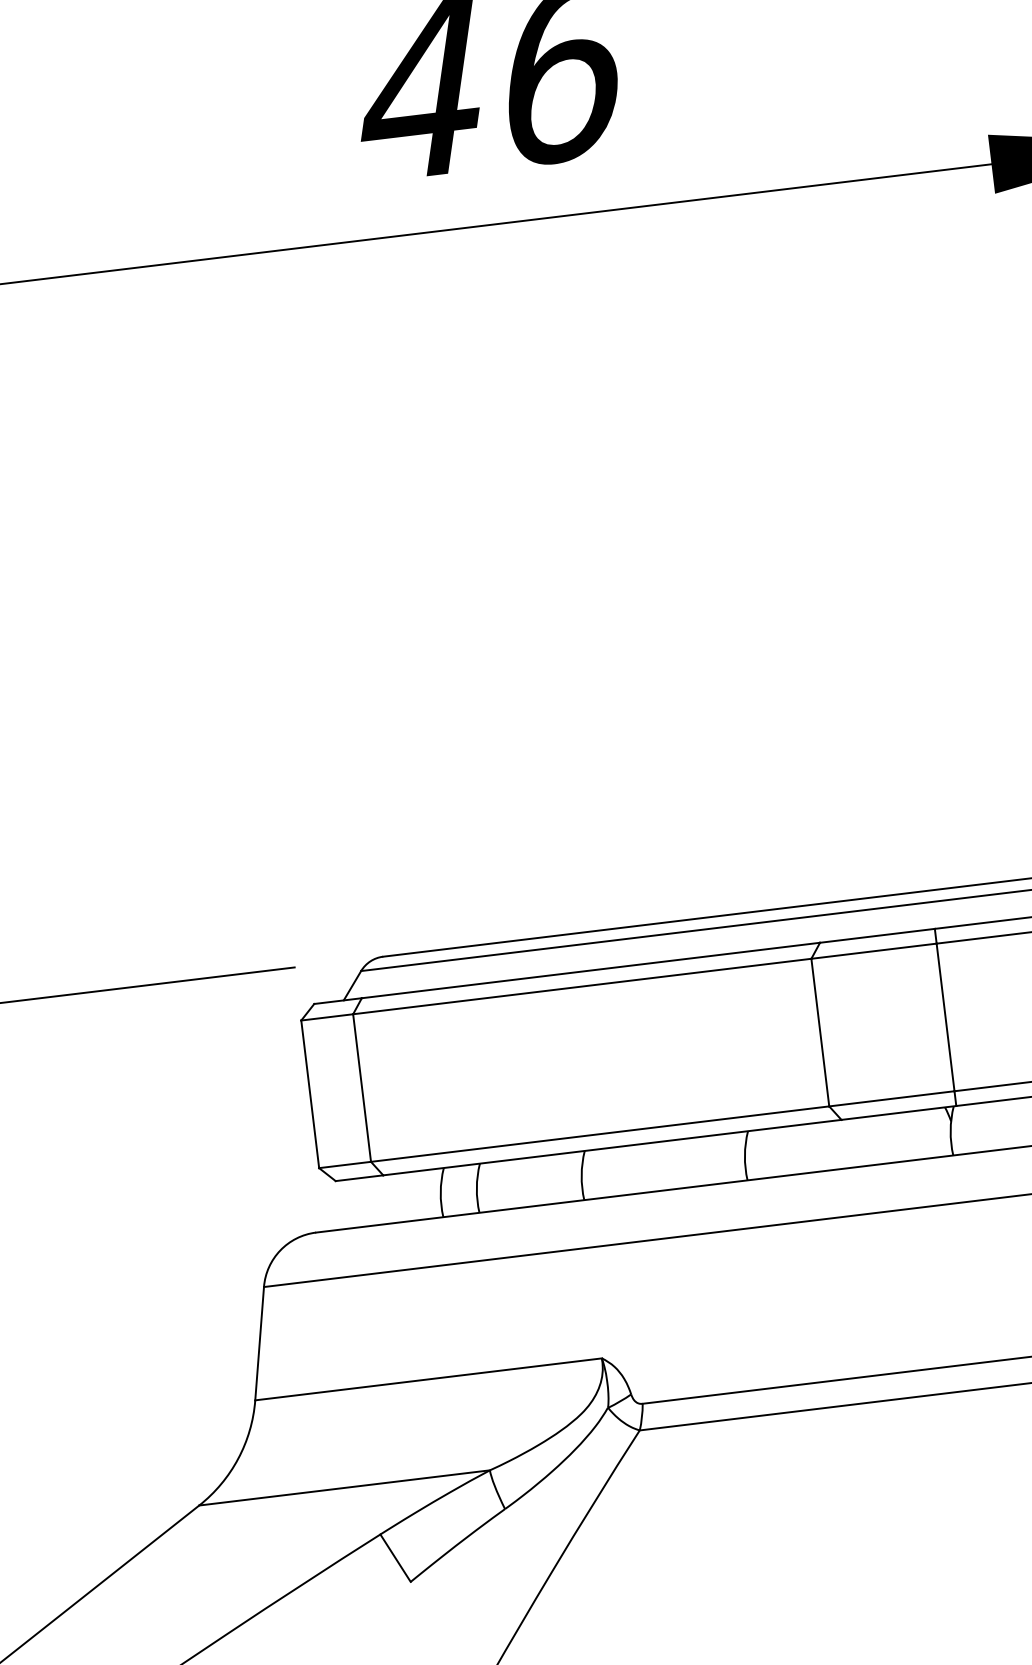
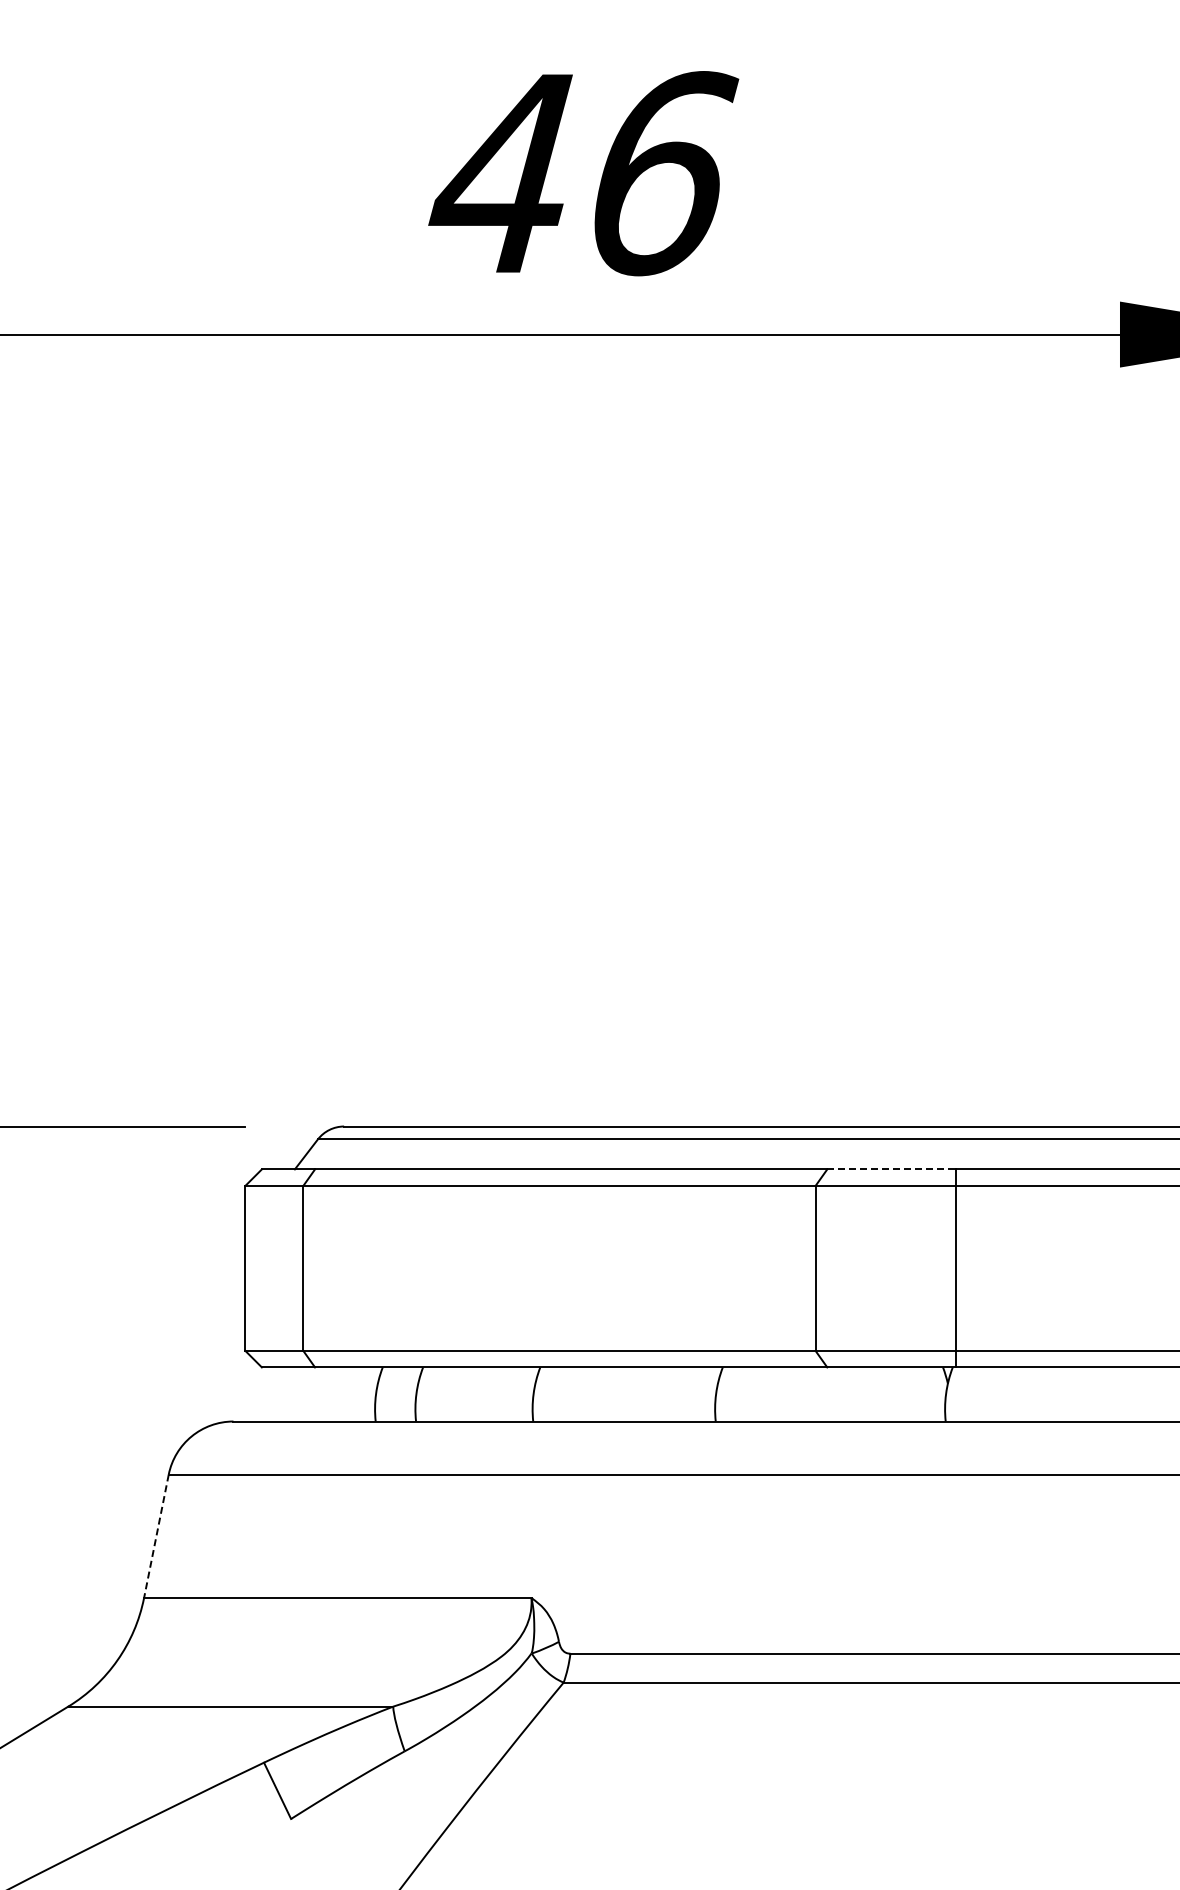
line: (877, 935) -> (891, 1169), solid -> dashed
line: (259, 1343) -> (156, 1536), solid -> dashed

